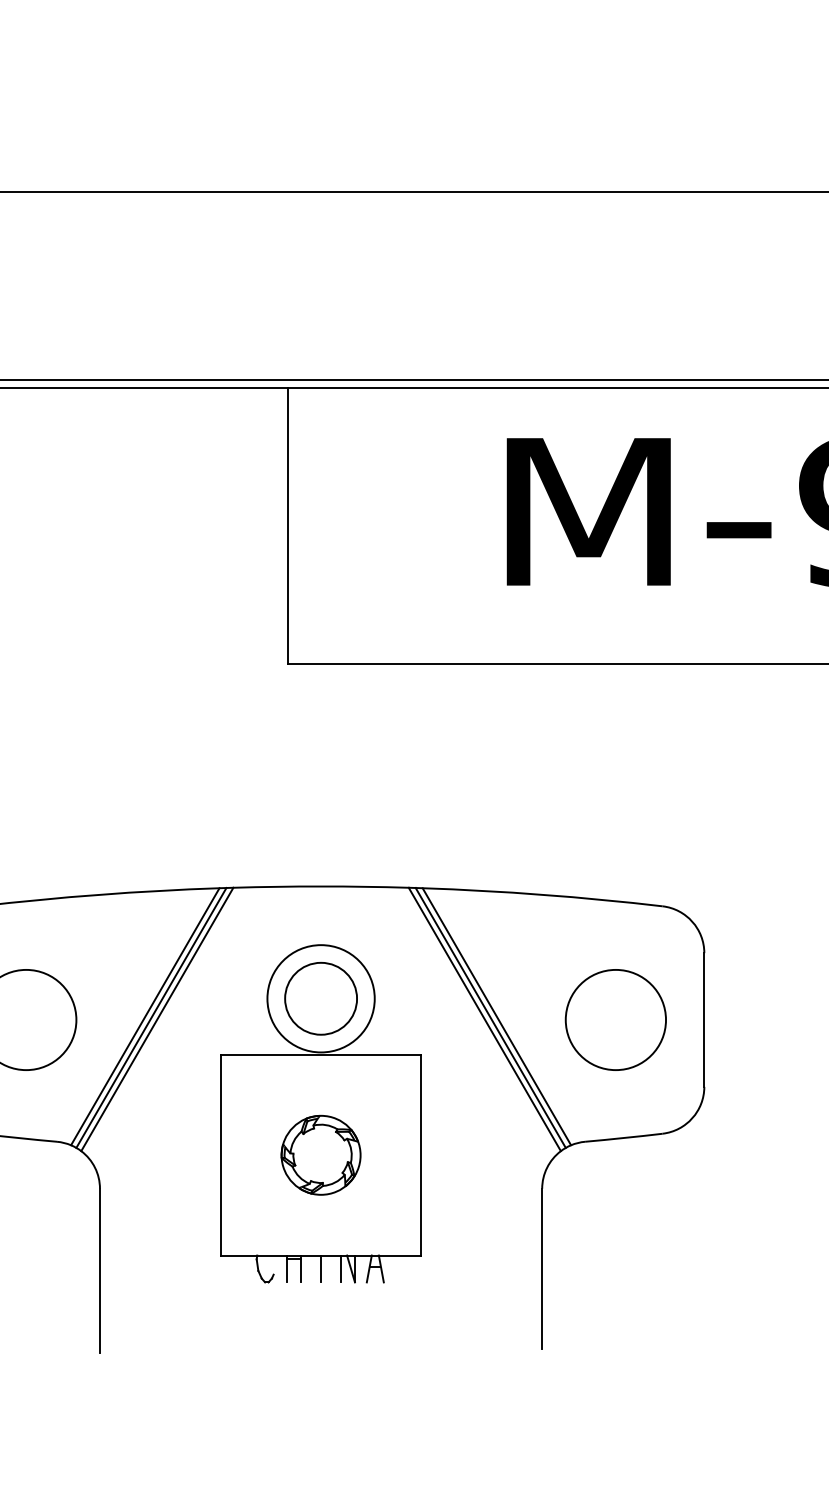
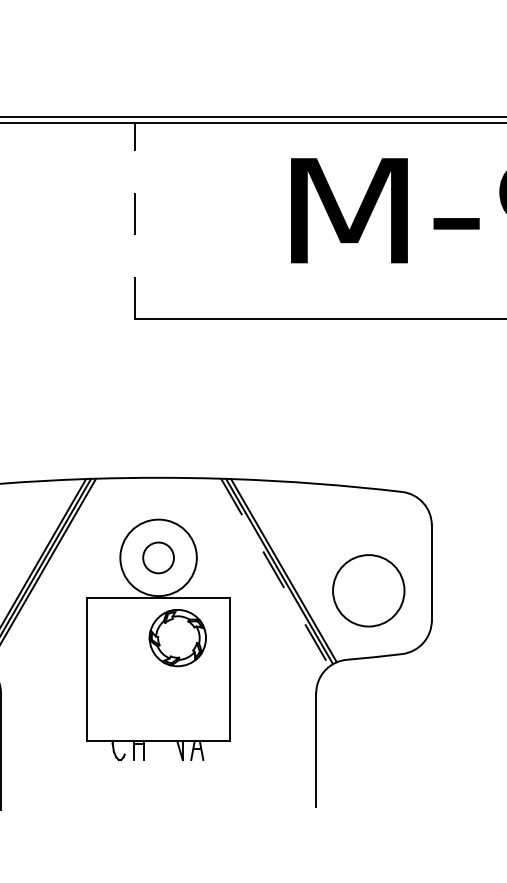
line: (287, 526) -> (134, 221), solid -> dashed
circle: (320, 998) -> (158, 557), size x0.6
line: (485, 1019) -> (275, 572), solid -> dashed
circle: (615, 1019) -> (368, 590), moved
part: (320, 1154) -> (177, 637), moved
line: (321, 1268) -> (158, 750), removed
line: (341, 1268) -> (173, 750), removed

